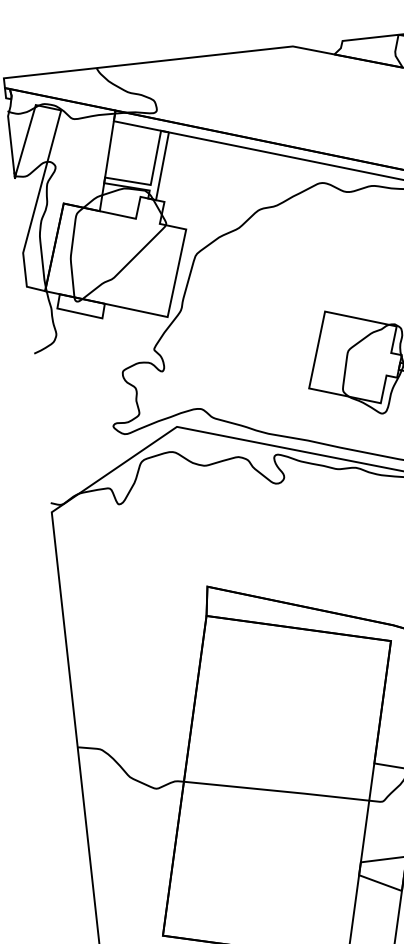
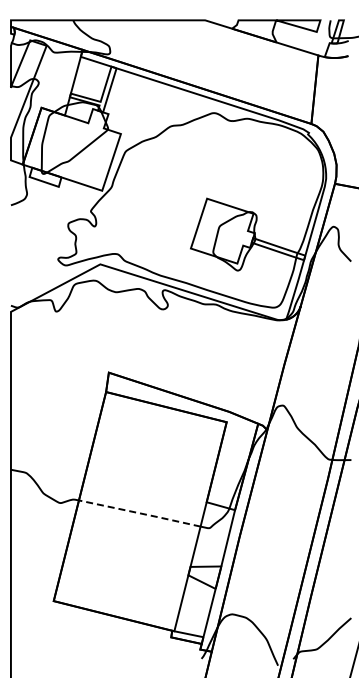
line: (277, 791) -> (140, 513), solid -> dashed

